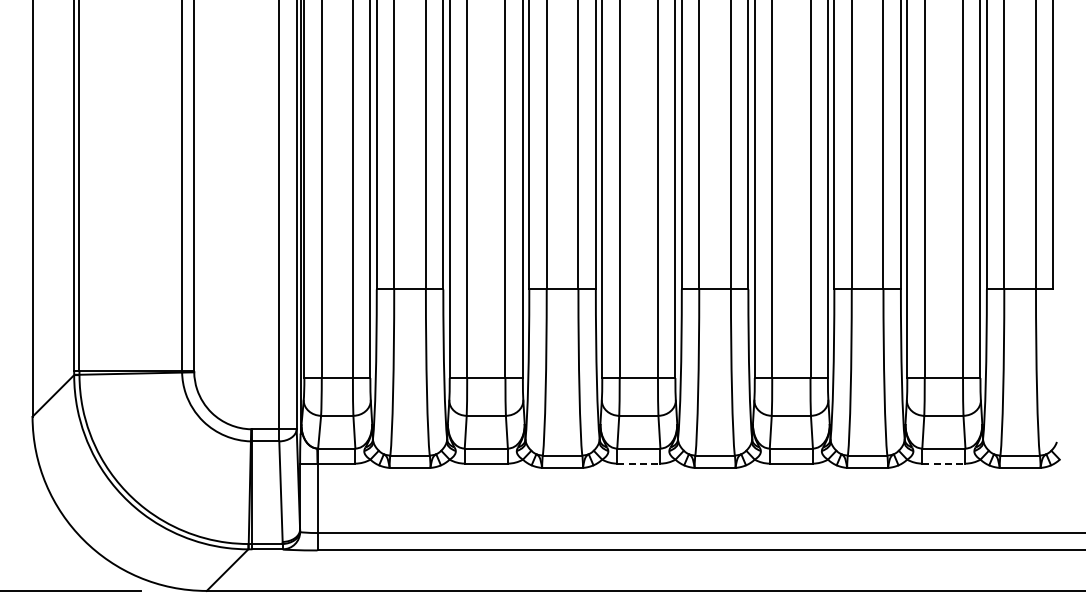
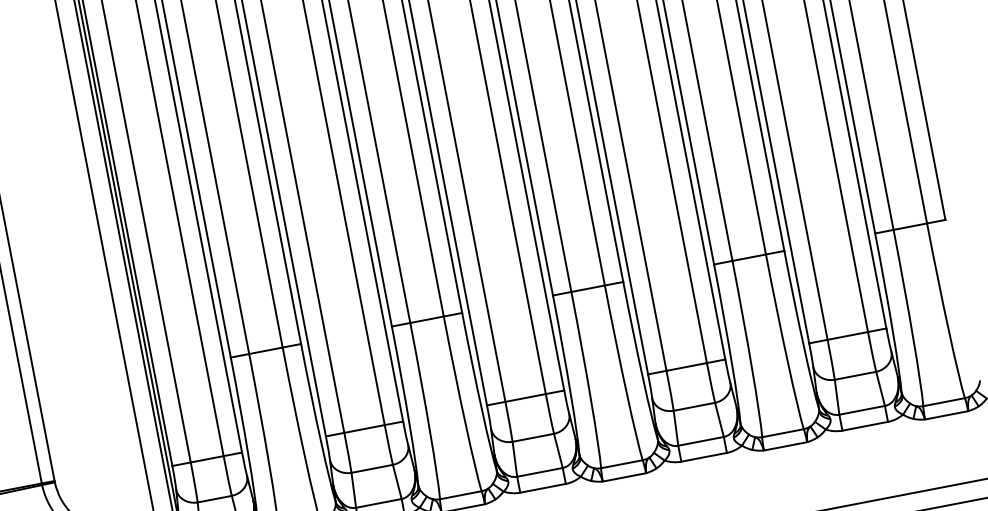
line: (638, 463) -> (542, 488), dashed -> solid
line: (943, 463) -> (864, 426), dashed -> solid

